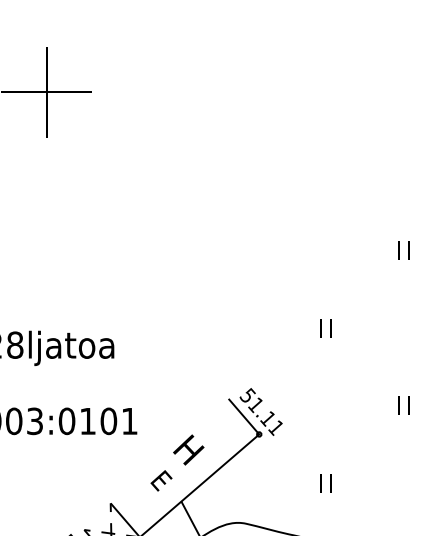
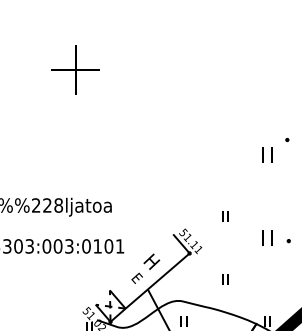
part: (404, 250) -> (267, 154), size x1.6
part: (326, 328) -> (225, 216), moved
part: (404, 406) -> (267, 238), size x1.6

